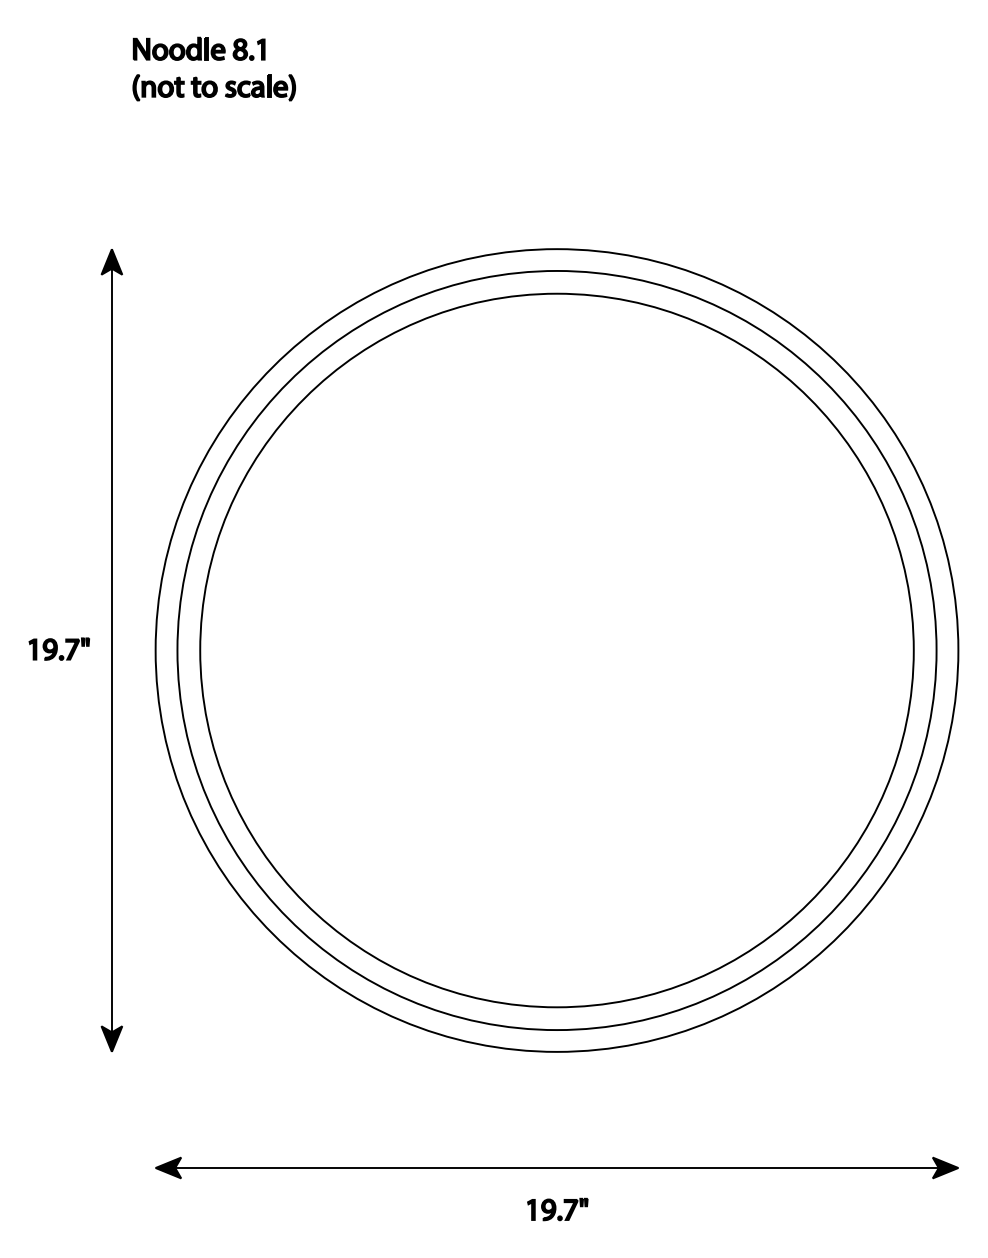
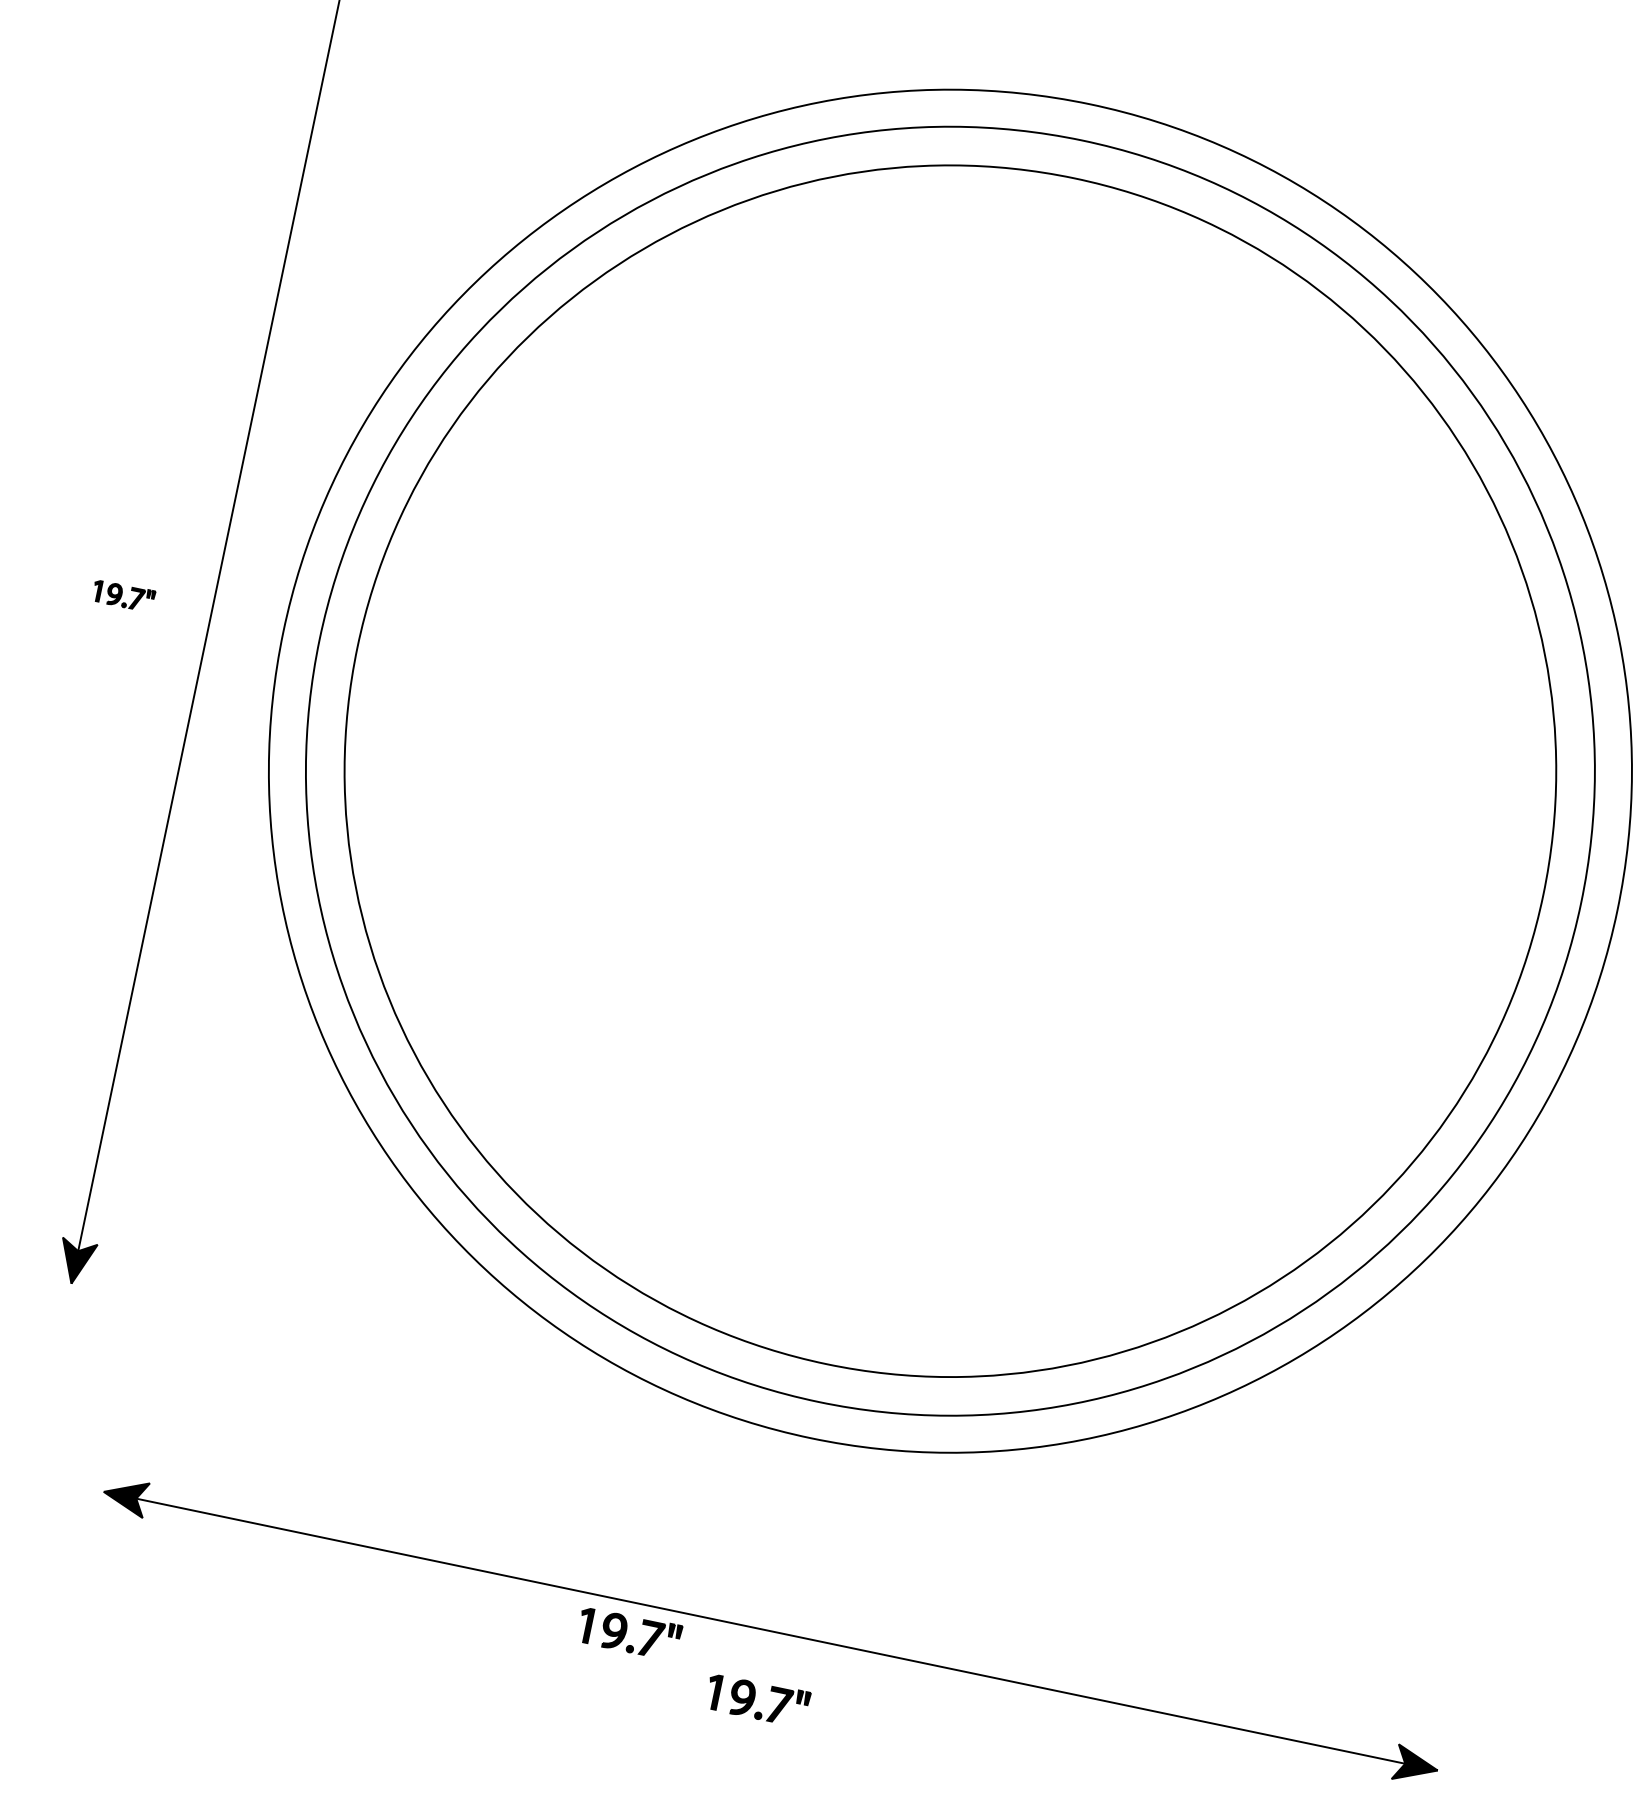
part: (58, 648) -> (122, 594), size x0.6
part: (475, 1186) -> (628, 1633), added

